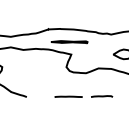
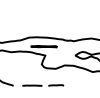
line: (82, 96) -> (42, 85), moved

